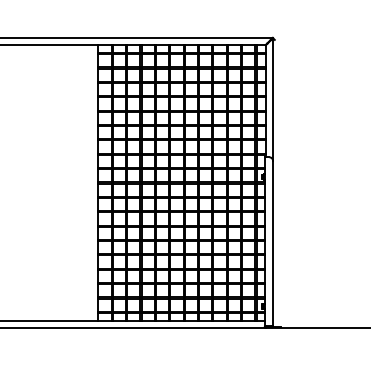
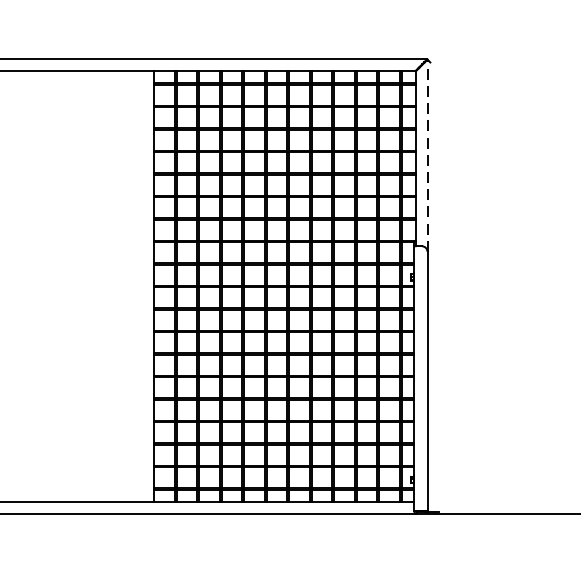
line: (273, 99) -> (428, 155), solid -> dashed

